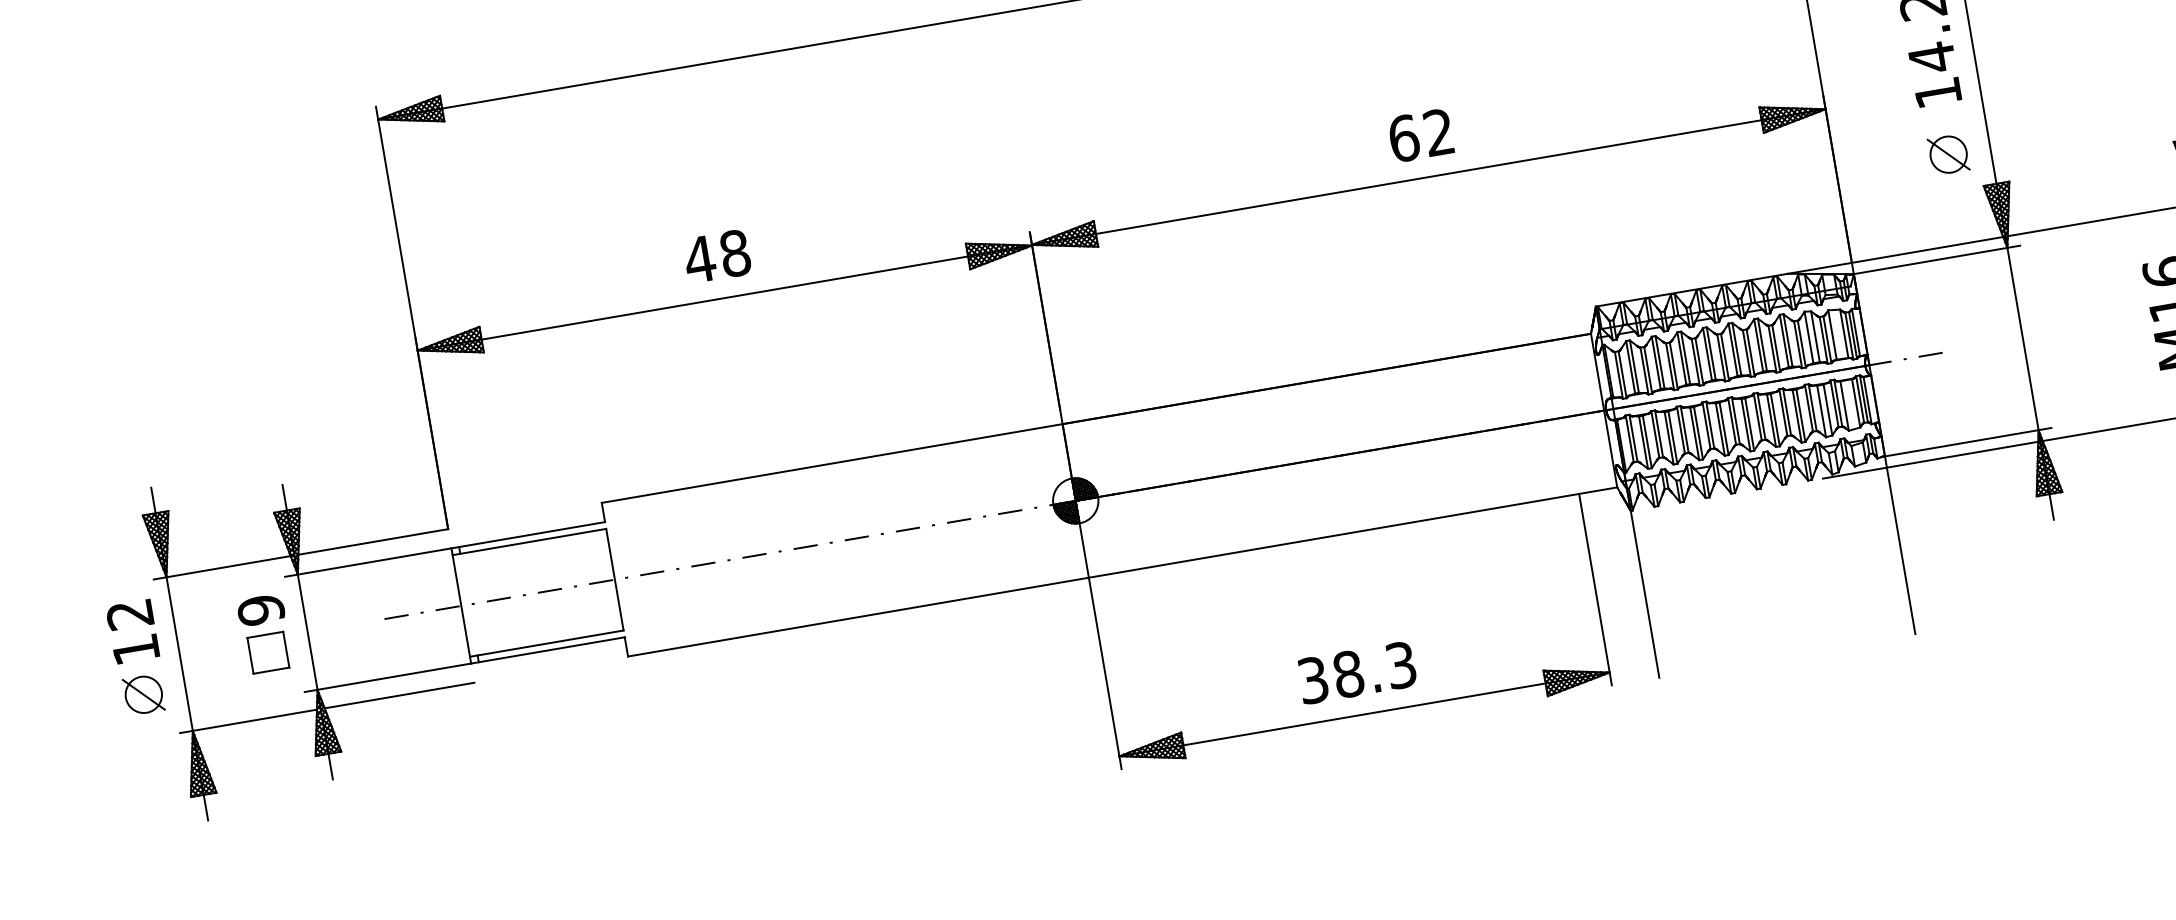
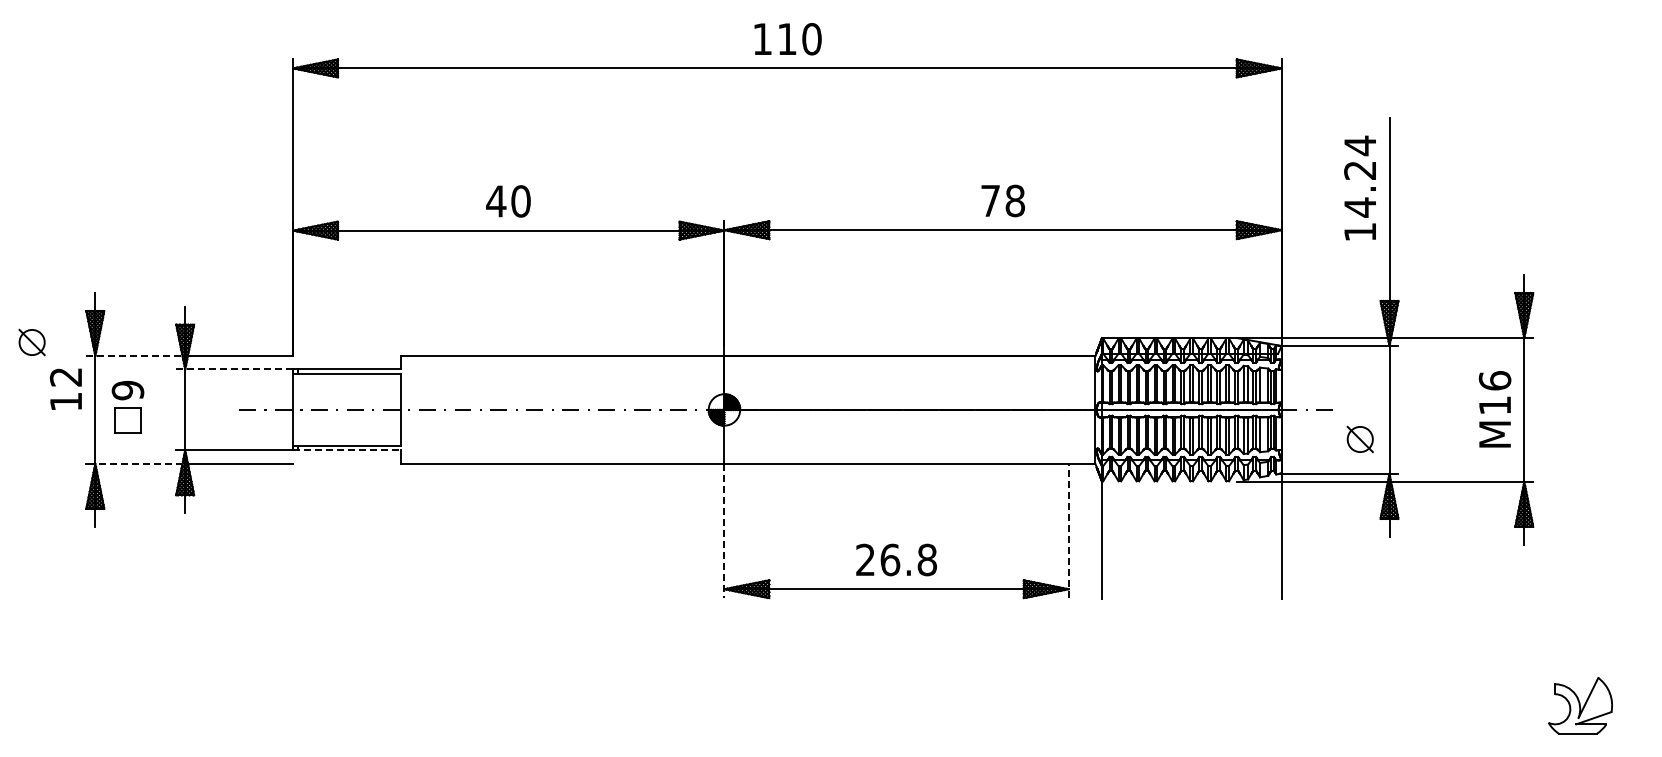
text: (1420, 134) -> (1002, 200), 62 -> 78
part: (1947, 154) -> (1359, 439), moved
text: (734, 253) -> (520, 201), 48 -> 40
line: (369, 562) -> (235, 369), solid -> dashed
line: (222, 568) -> (134, 356), solid -> dashed
line: (1595, 588) -> (1068, 530), solid -> dashed
part: (264, 634) -> (127, 407), moved
line: (547, 650) -> (346, 450), solid -> dashed
text: (1357, 672) -> (896, 559), 38.3 -> 26.8
line: (1105, 674) -> (724, 531), solid -> dashed
part: (142, 694) -> (31, 342), moved
line: (254, 719) -> (138, 463), solid -> dashed

